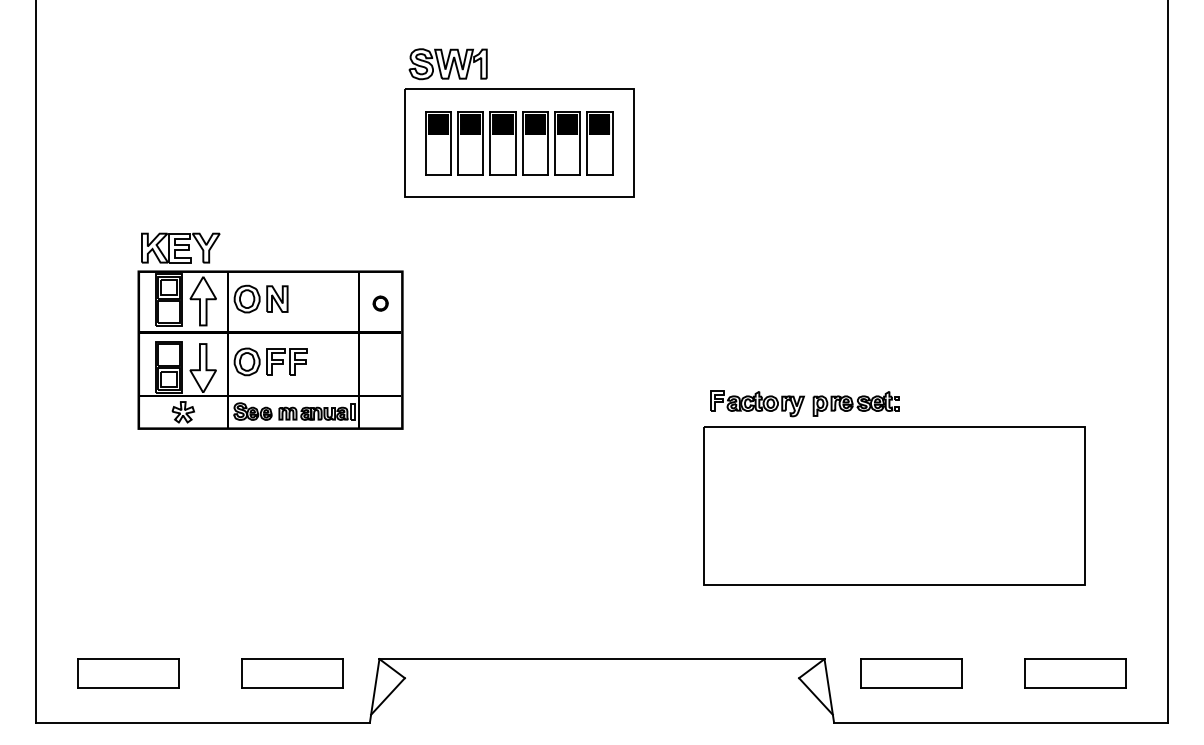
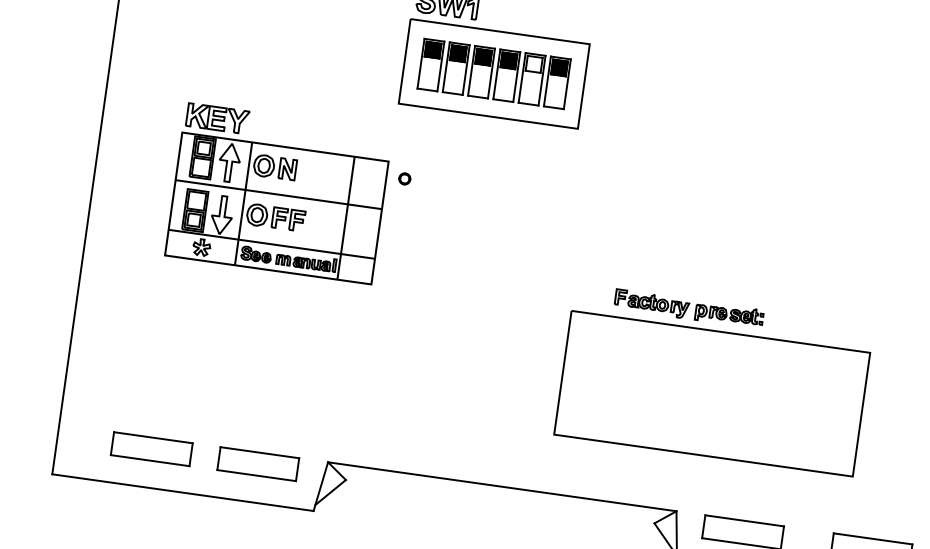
hatch: (567, 123) -> (534, 63), removed
part: (380, 303) -> (404, 178), moved
part: (894, 505) -> (712, 393), moved
part: (128, 673) -> (151, 449), moved

